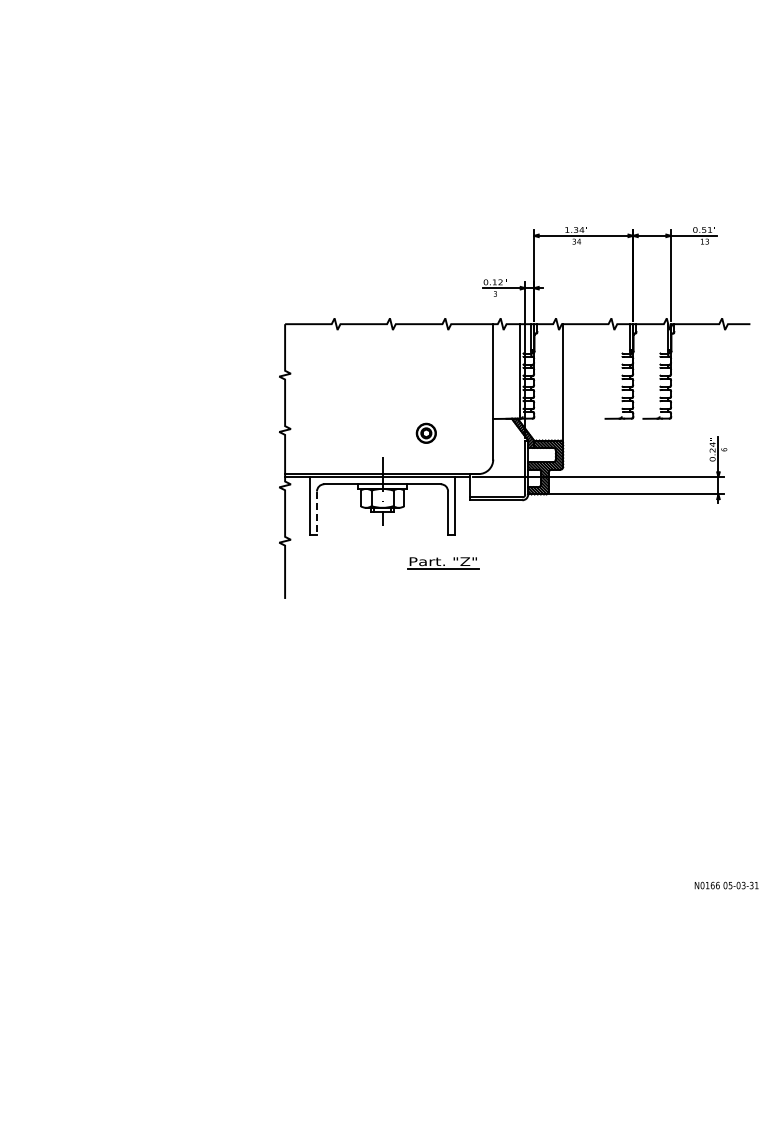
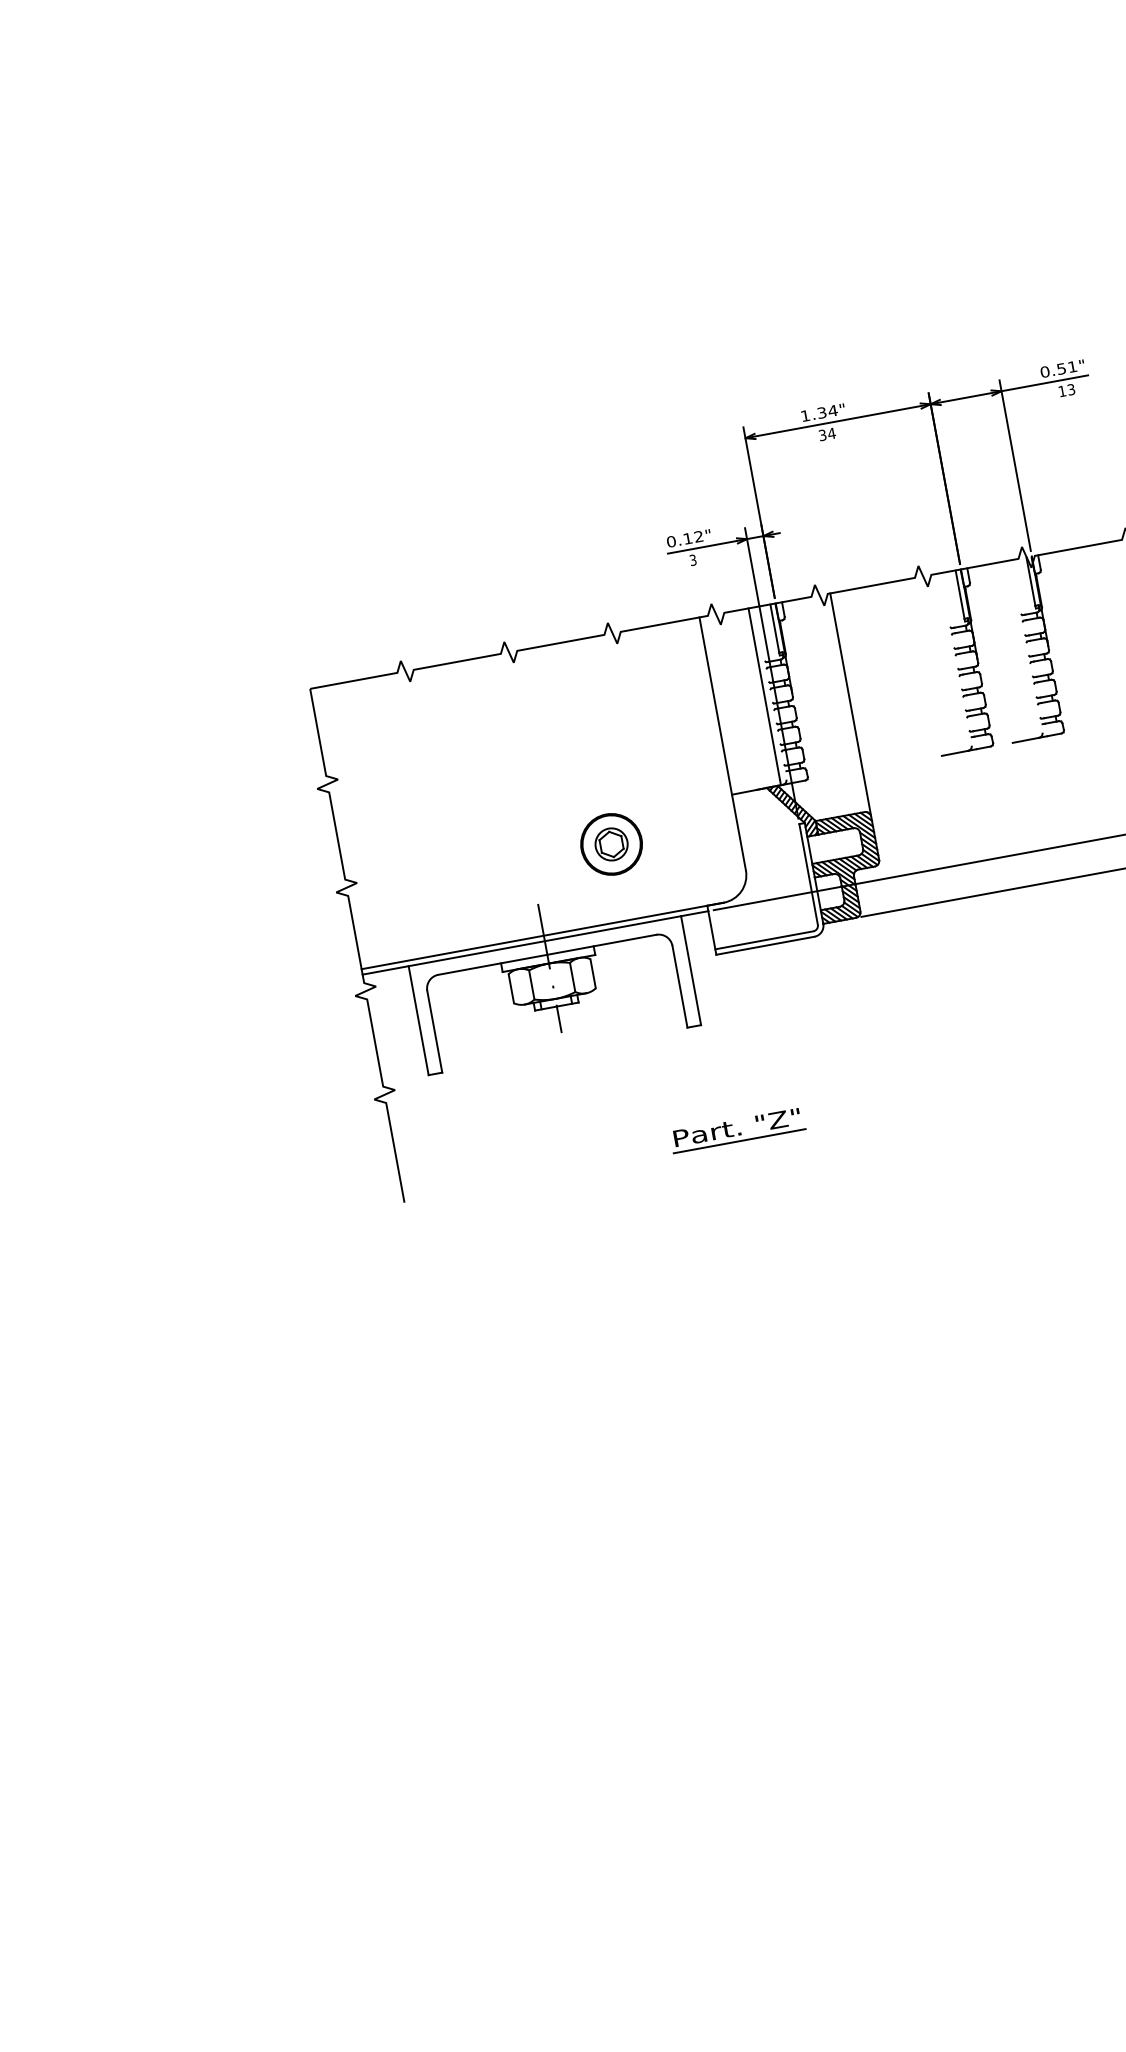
part: (426, 433) -> (612, 844), size x1.67
line: (317, 513) -> (435, 1031), dashed -> solid
part: (443, 563) -> (738, 1130), moved

